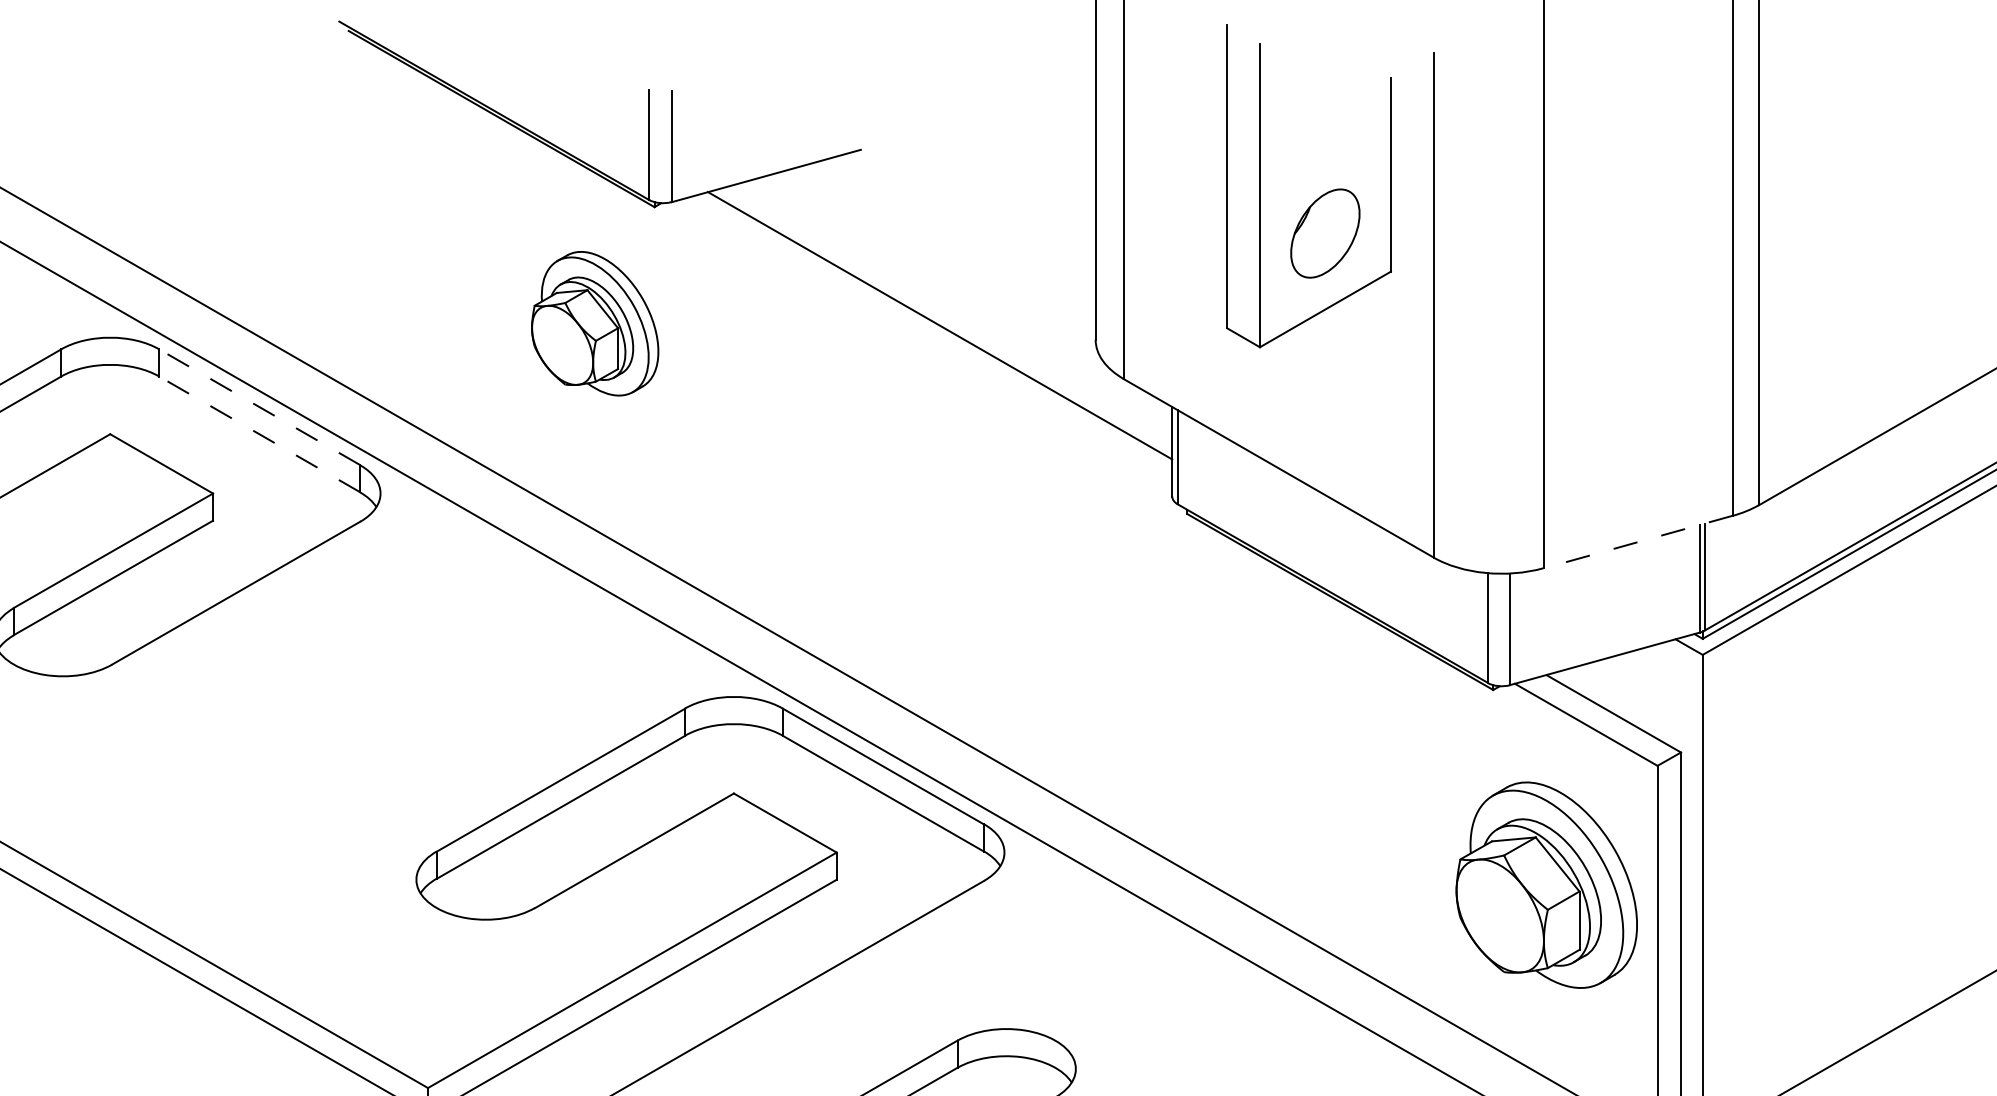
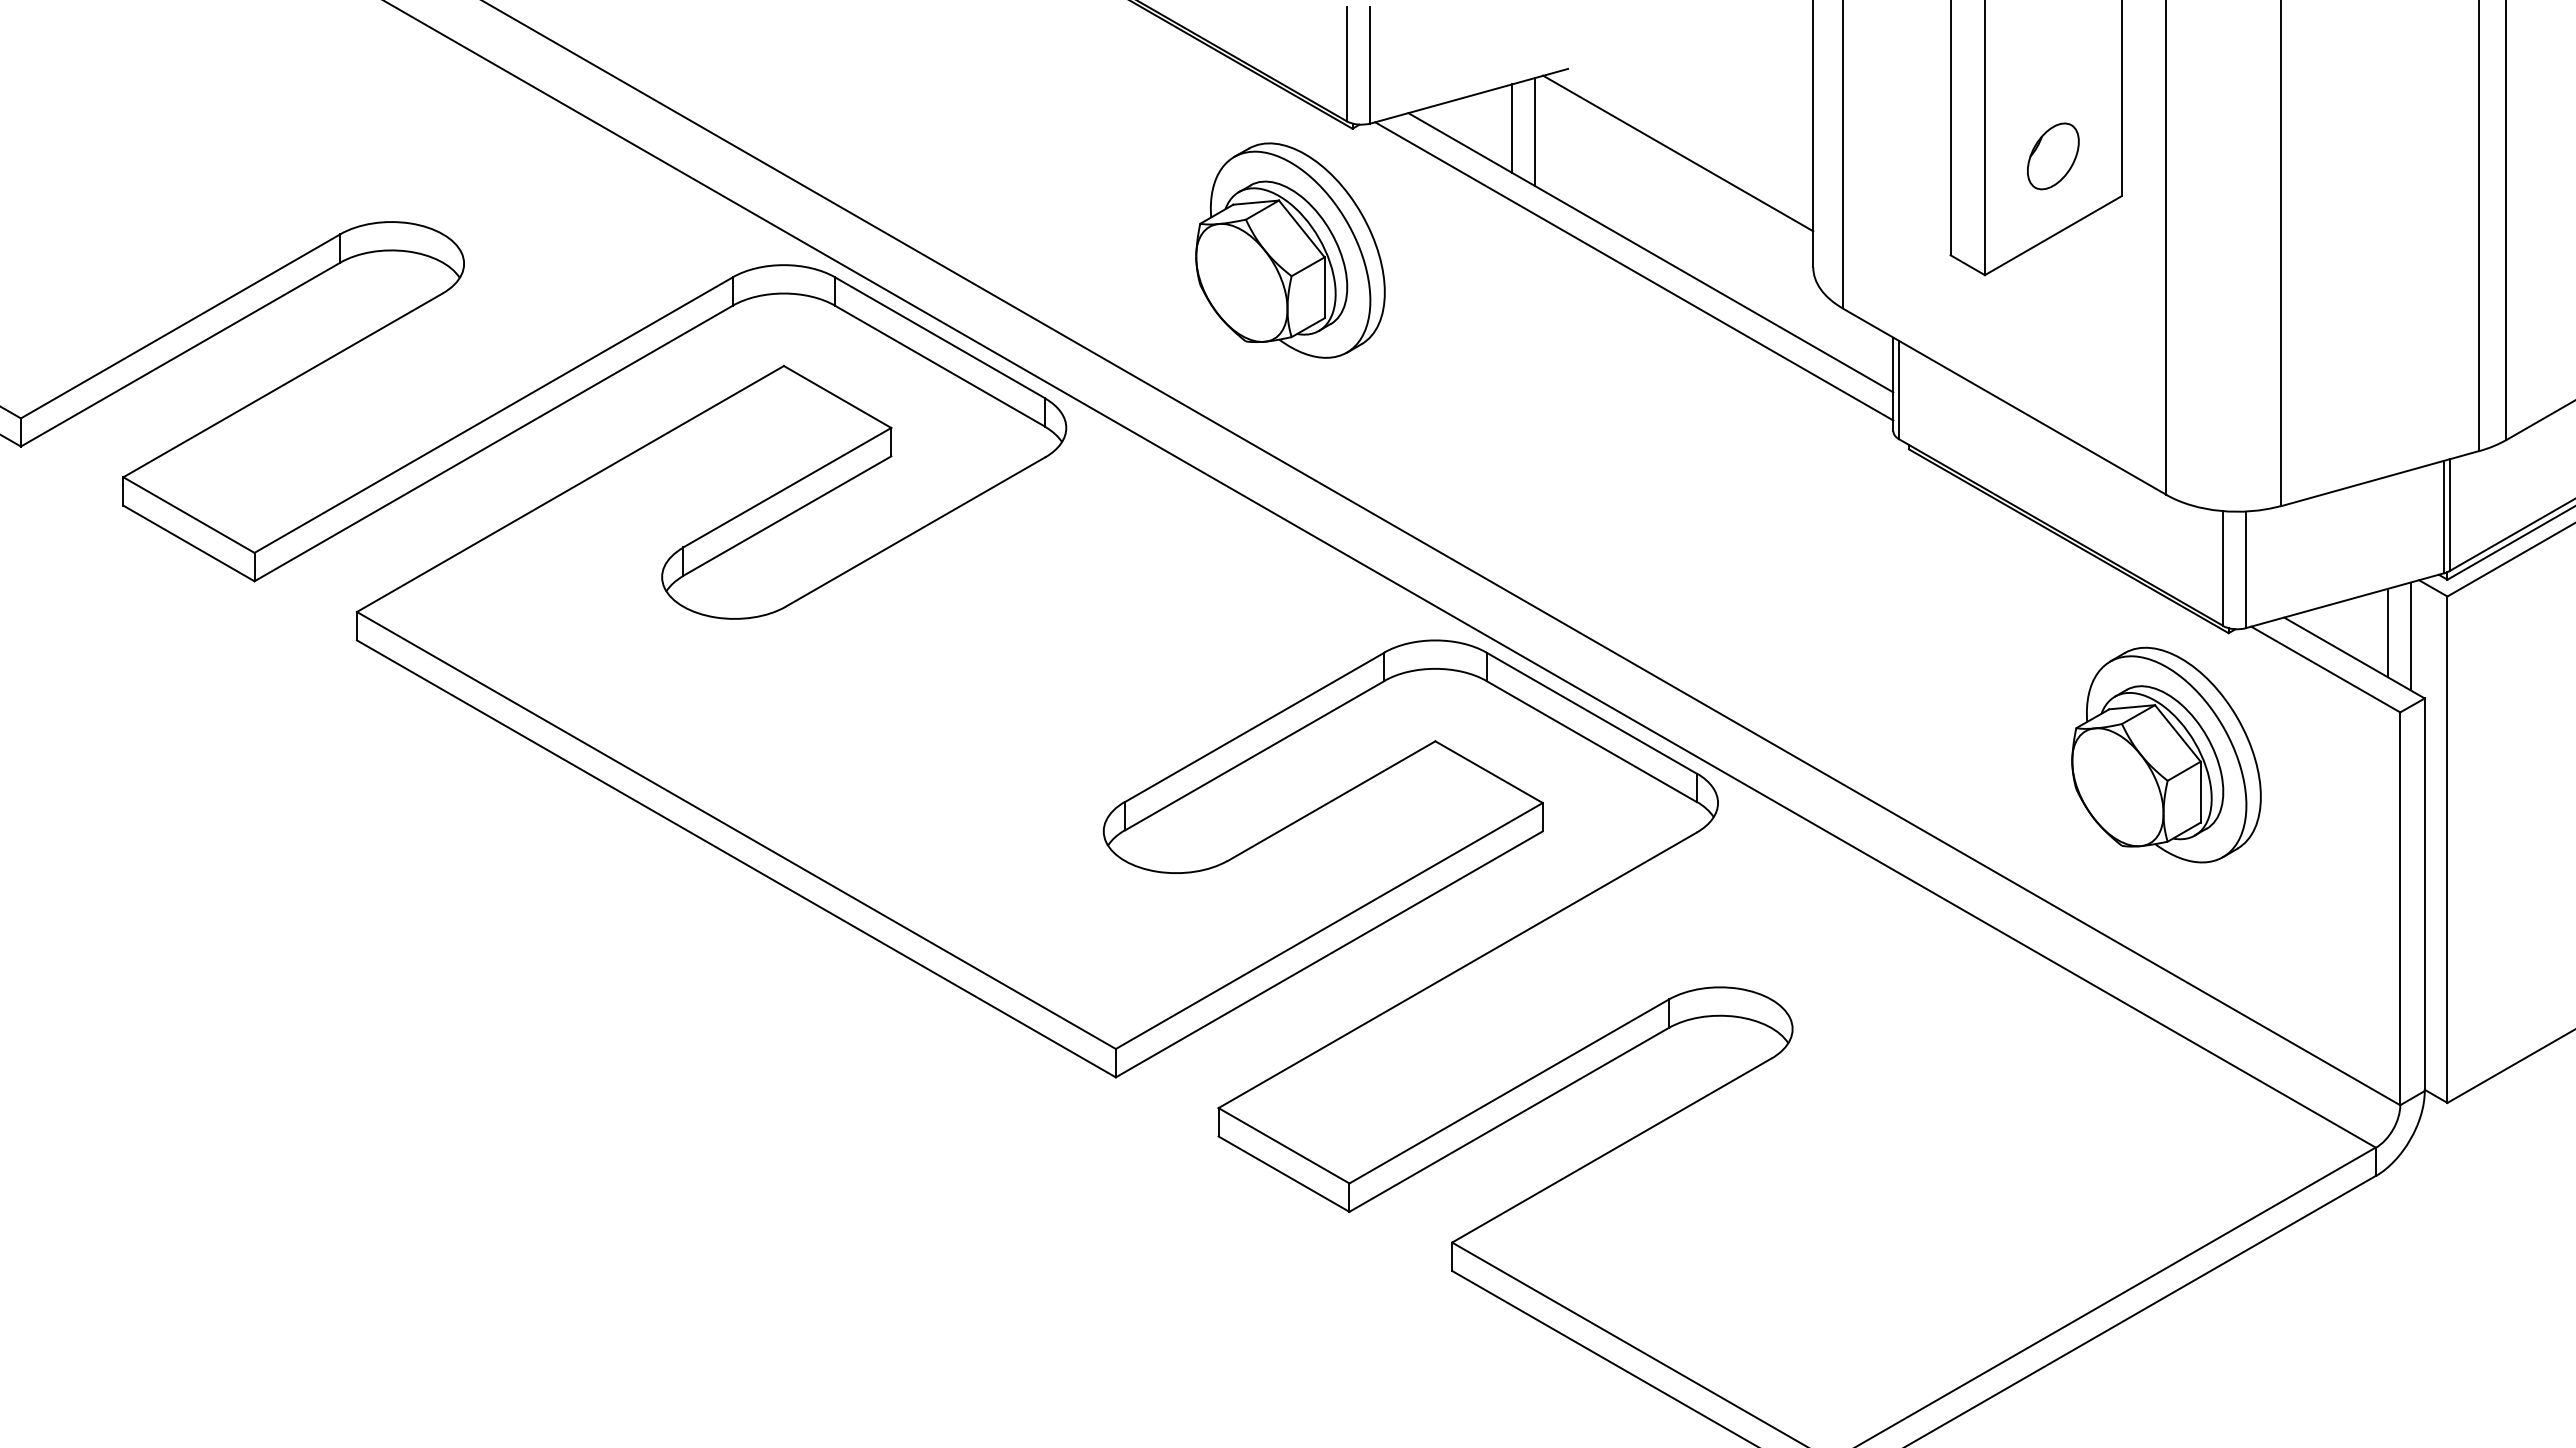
line: (807, 206) -> (1512, 128), added
line: (829, 209) -> (1535, 131), added
line: (966, 230) -> (1678, 153), added
part: (1325, 233) -> (2053, 156), size x0.71
part: (595, 323) -> (1290, 250), size x1.43
line: (924, 343) -> (1634, 271), added
line: (259, 406) -> (939, 337), dashed -> solid
line: (259, 434) -> (939, 366), dashed -> solid
line: (1637, 541) -> (2379, 478), dashed -> solid
line: (1646, 689) -> (2388, 632), added
line: (1668, 693) -> (2411, 636), added
part: (1546, 884) -> (2166, 754), moved

